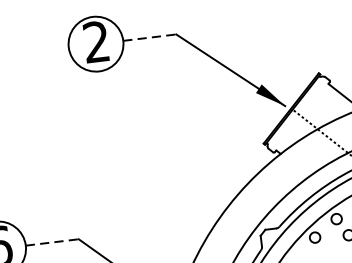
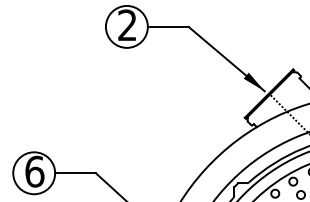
line: (150, 37) -> (168, 26), dashed -> solid
line: (53, 242) -> (76, 173), dashed -> solid

